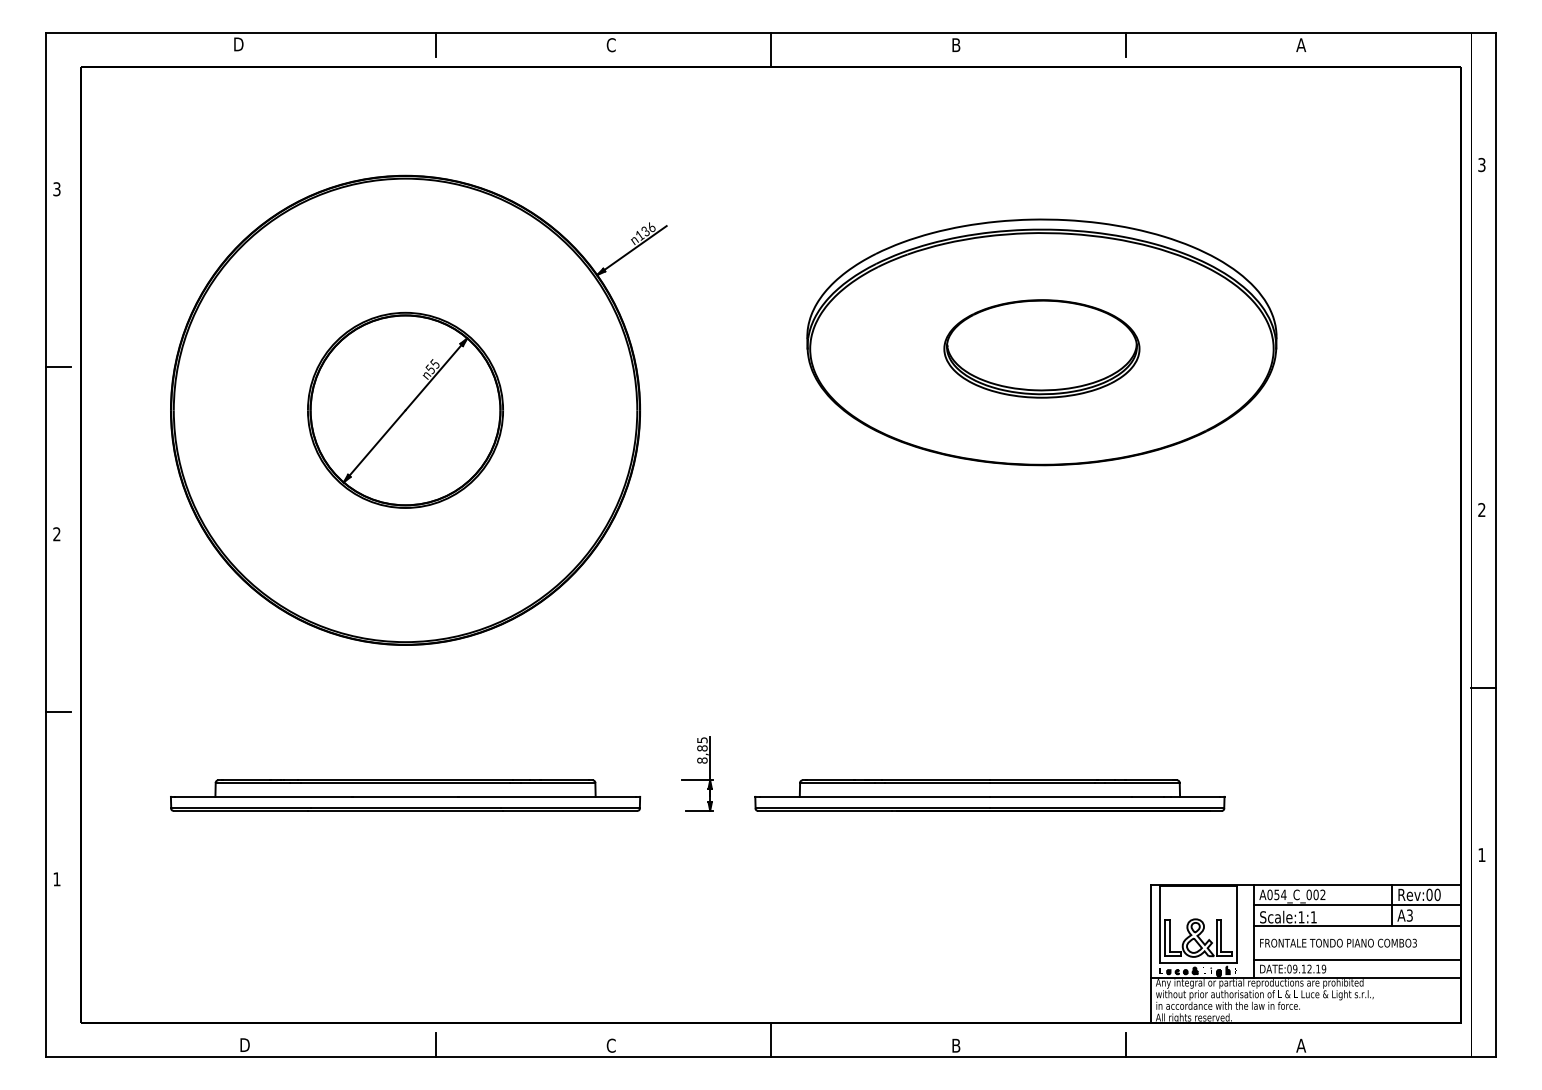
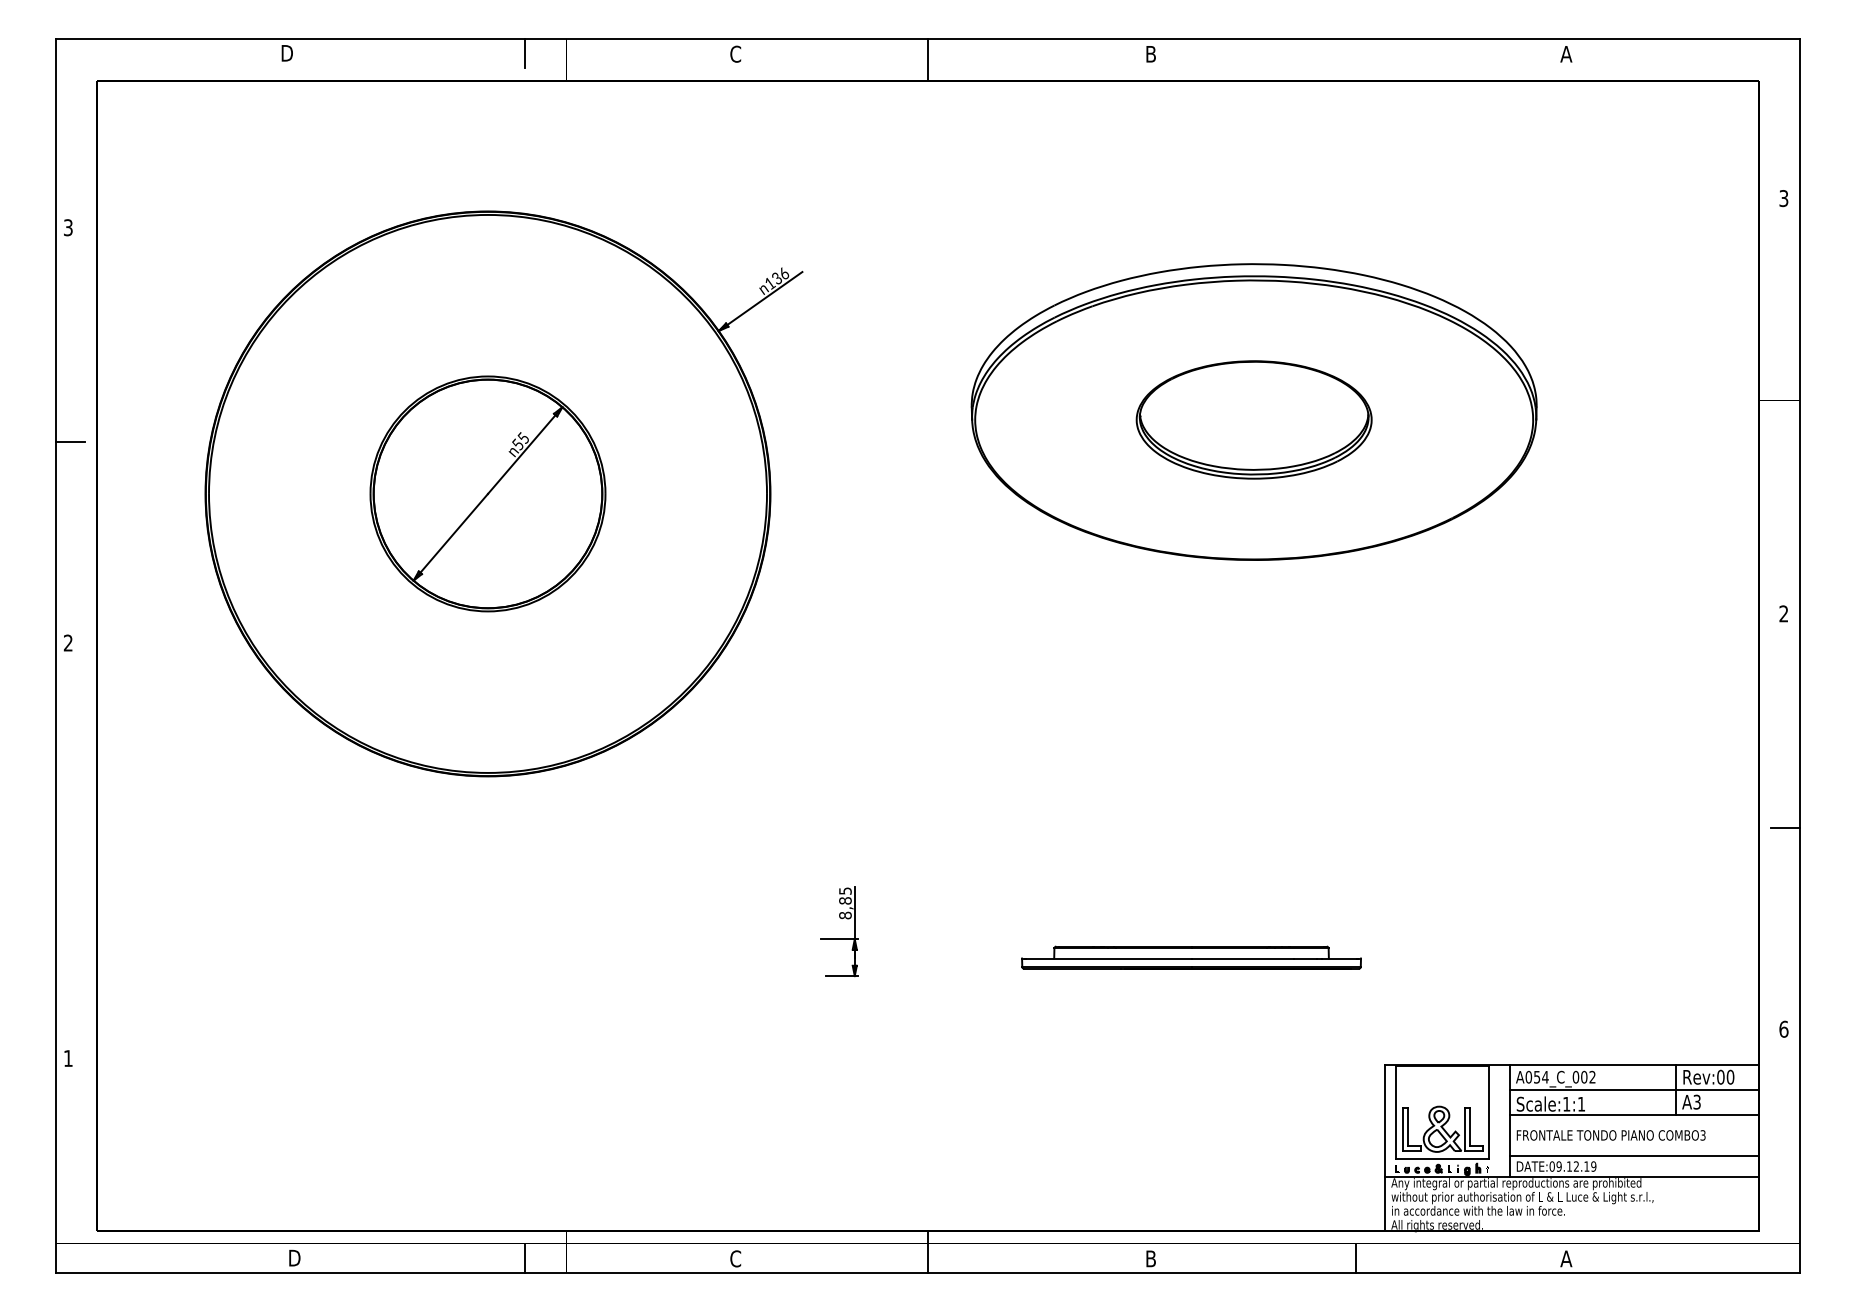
line: (1126, 44) -> (1355, 53), removed
line: (57, 712) -> (69, 857), removed
part: (405, 795) -> (487, 957), removed
part: (989, 795) -> (1191, 957), size x0.6
text: (1481, 854) -> (1783, 1028), 1 -> 6

